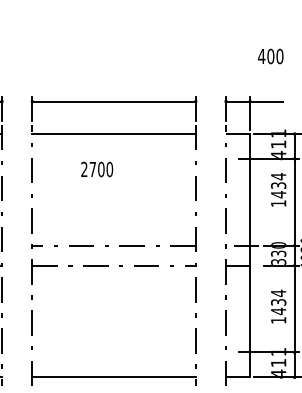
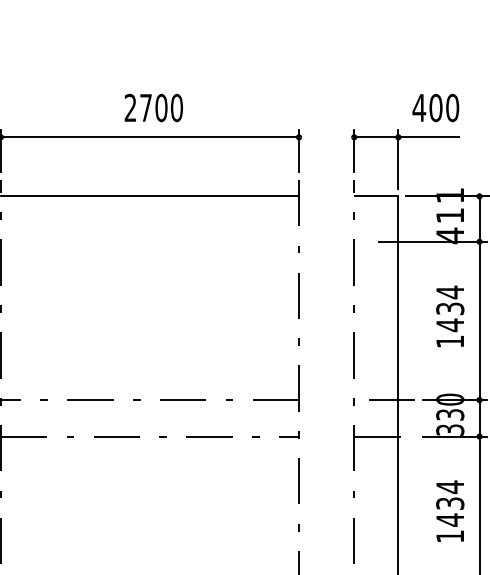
text: (270, 56) -> (435, 107), moved
text: (97, 169) -> (154, 107), moved
text: (278, 189) -> (449, 315), moved

